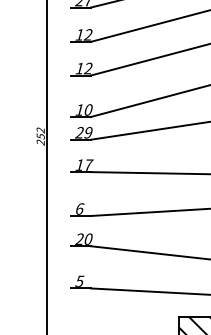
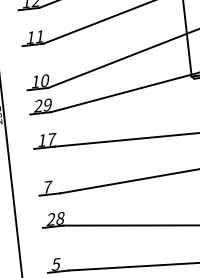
text: (87, 68) -> (38, 36), 12 -> 11
text: (80, 208) -> (48, 186), 6 -> 7
text: (88, 239) -> (60, 218), 20 -> 28

